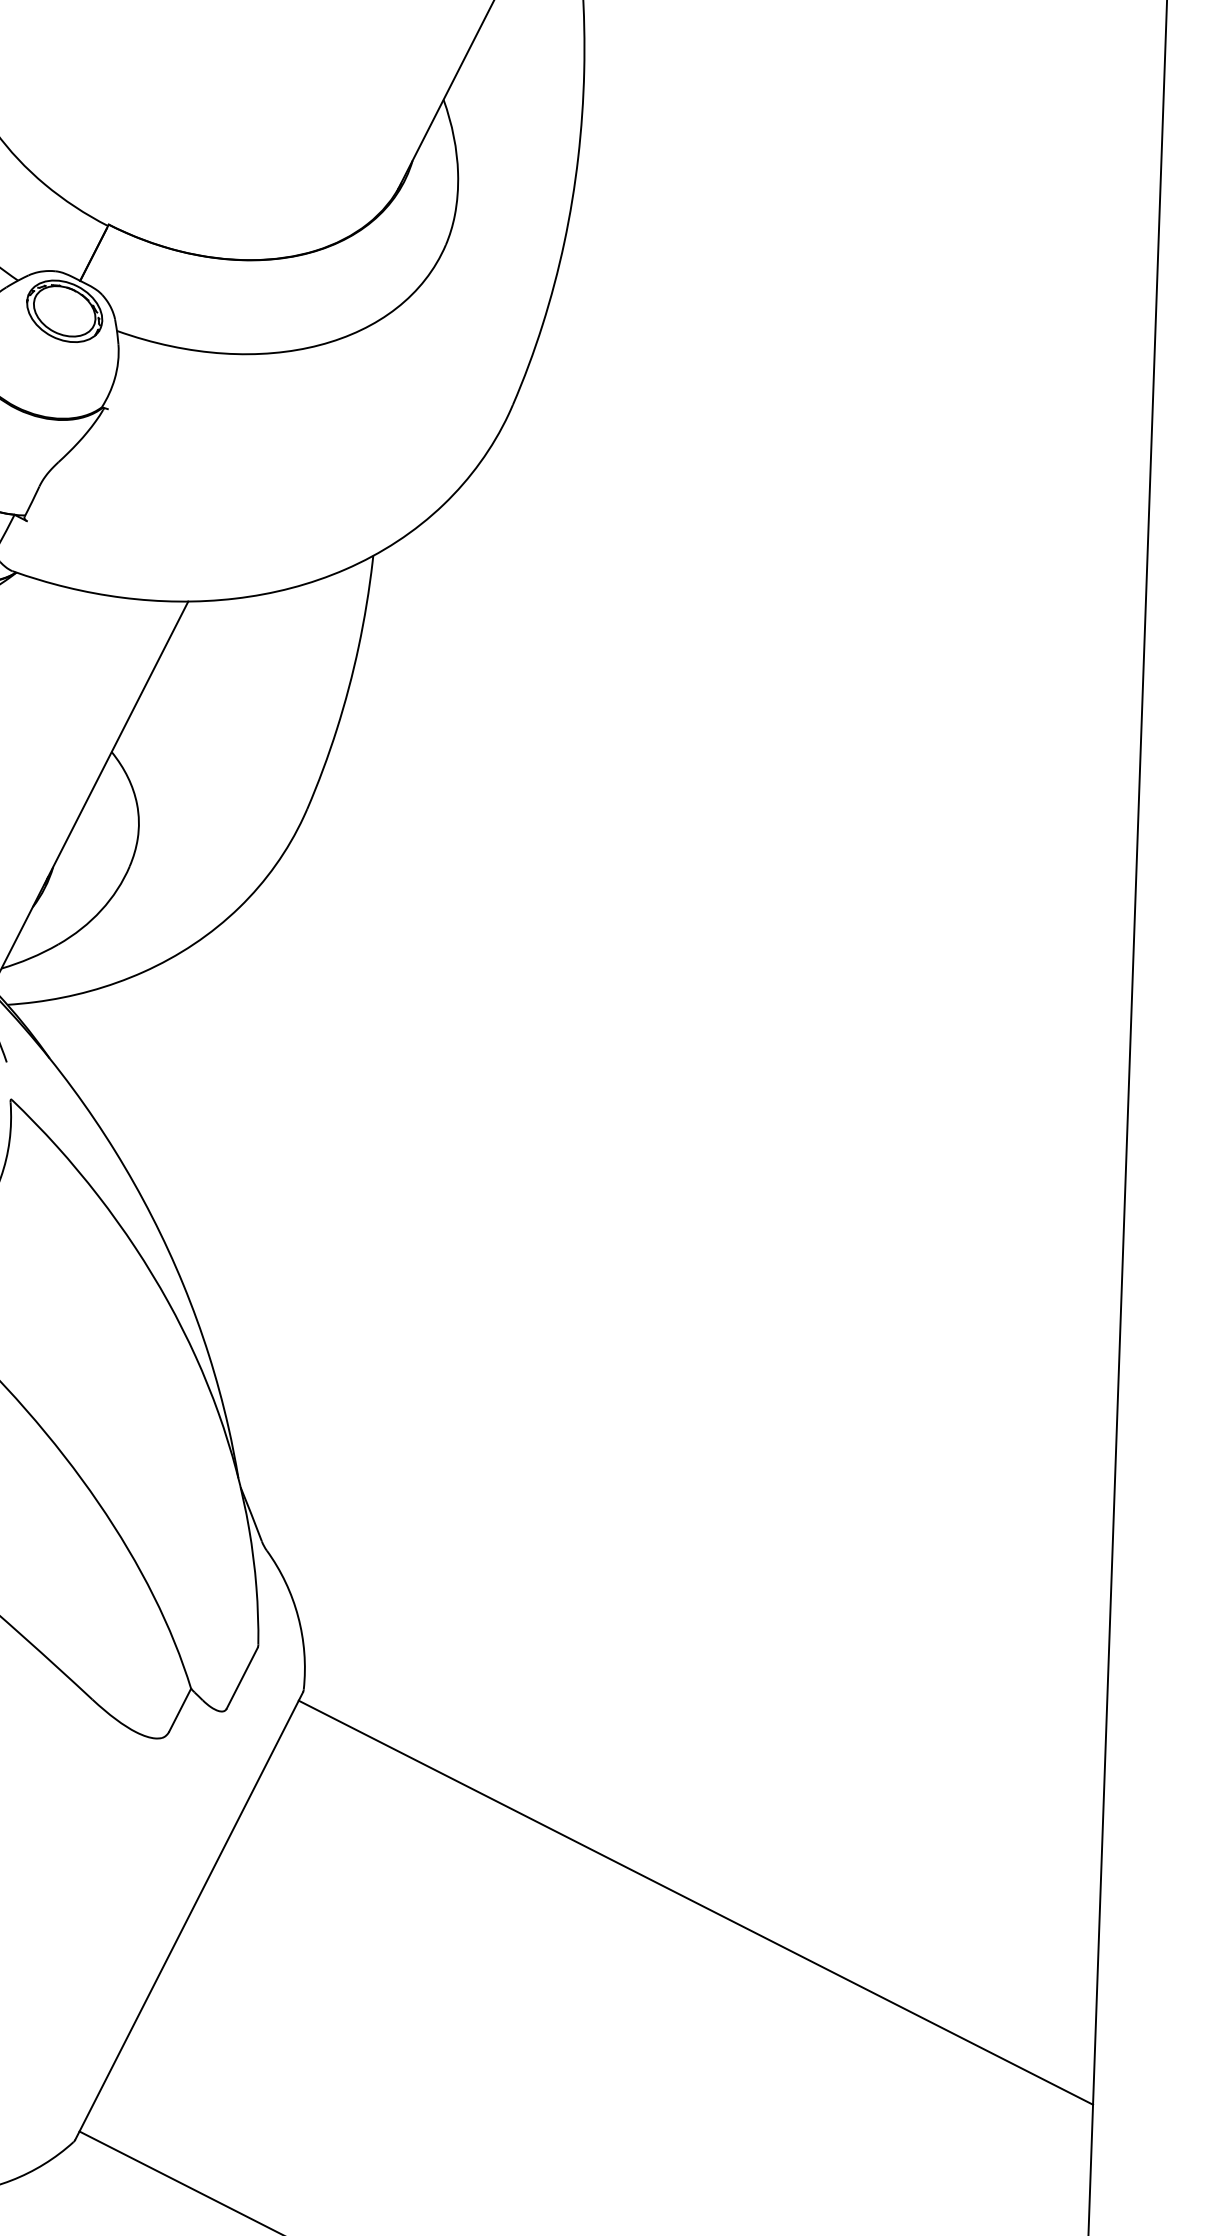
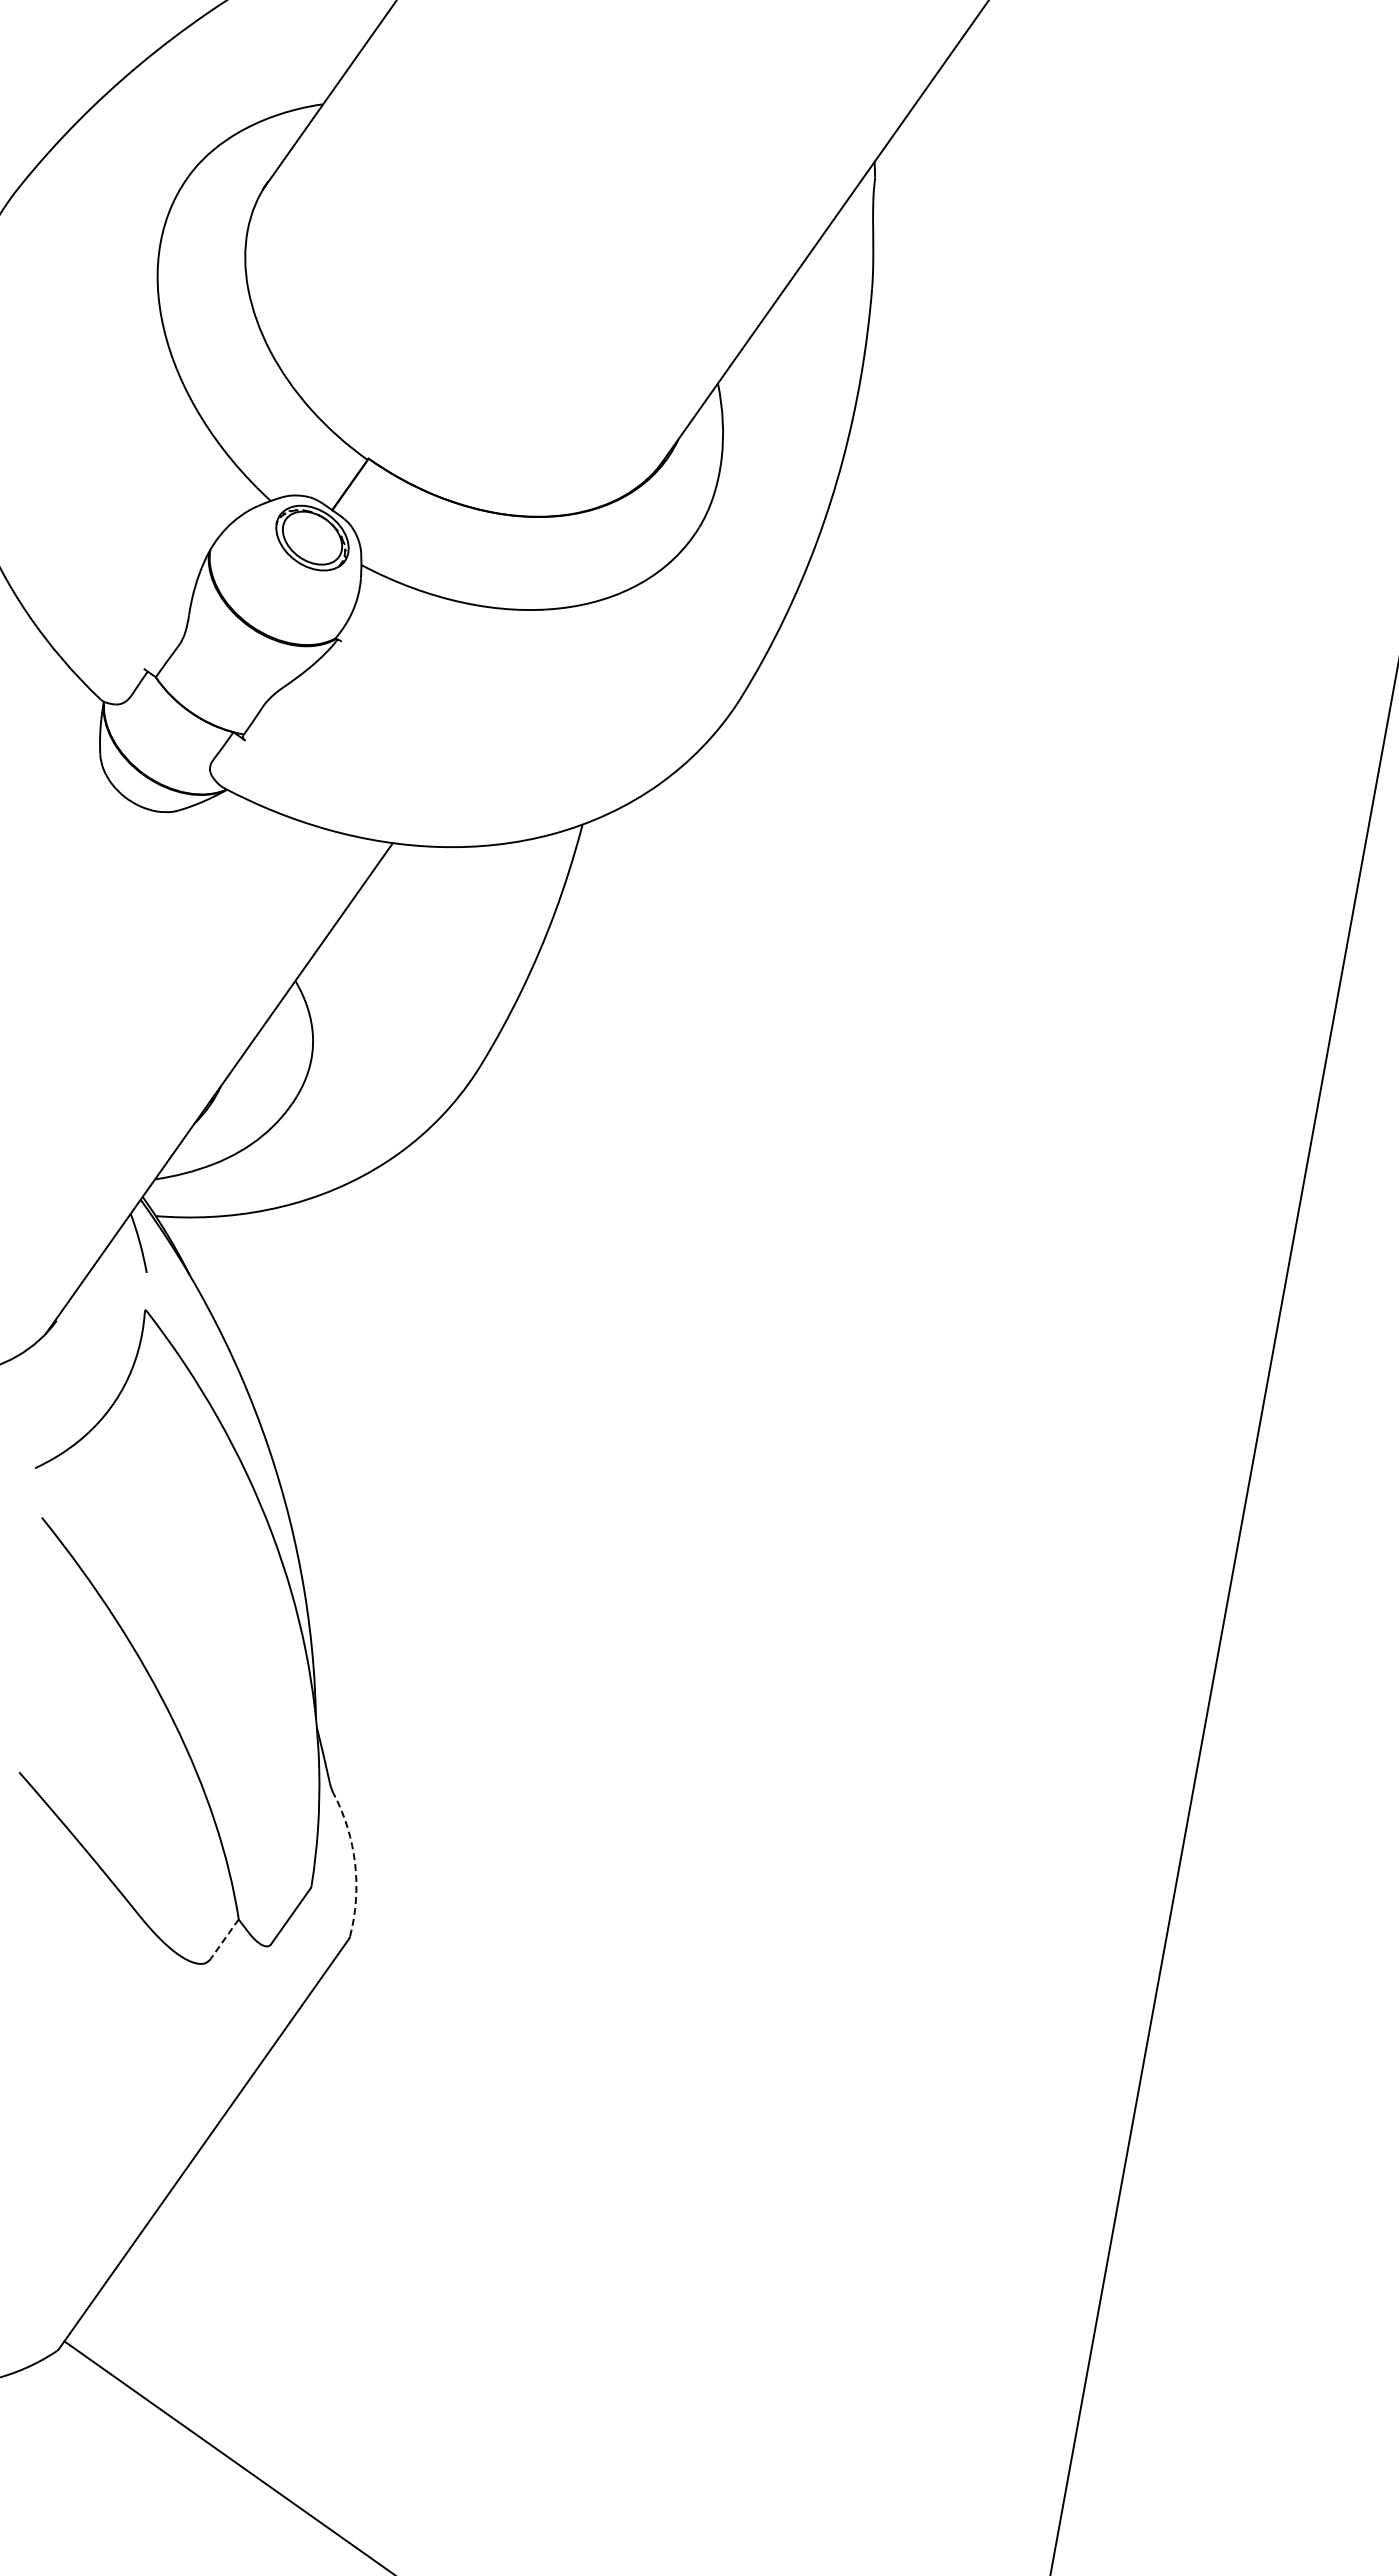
arc: (298, 1616) -> (355, 1863), solid -> dashed
line: (179, 1710) -> (224, 1939), solid -> dashed
line: (695, 1902) -> (707, 2203), removed

